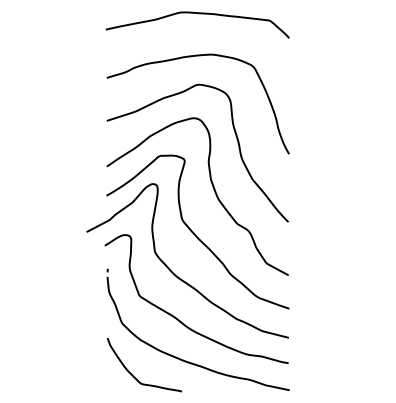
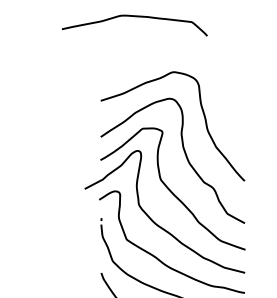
curve: (198, 14) -> (135, 17), moved
curve: (191, 57) -> (167, 50), removed

